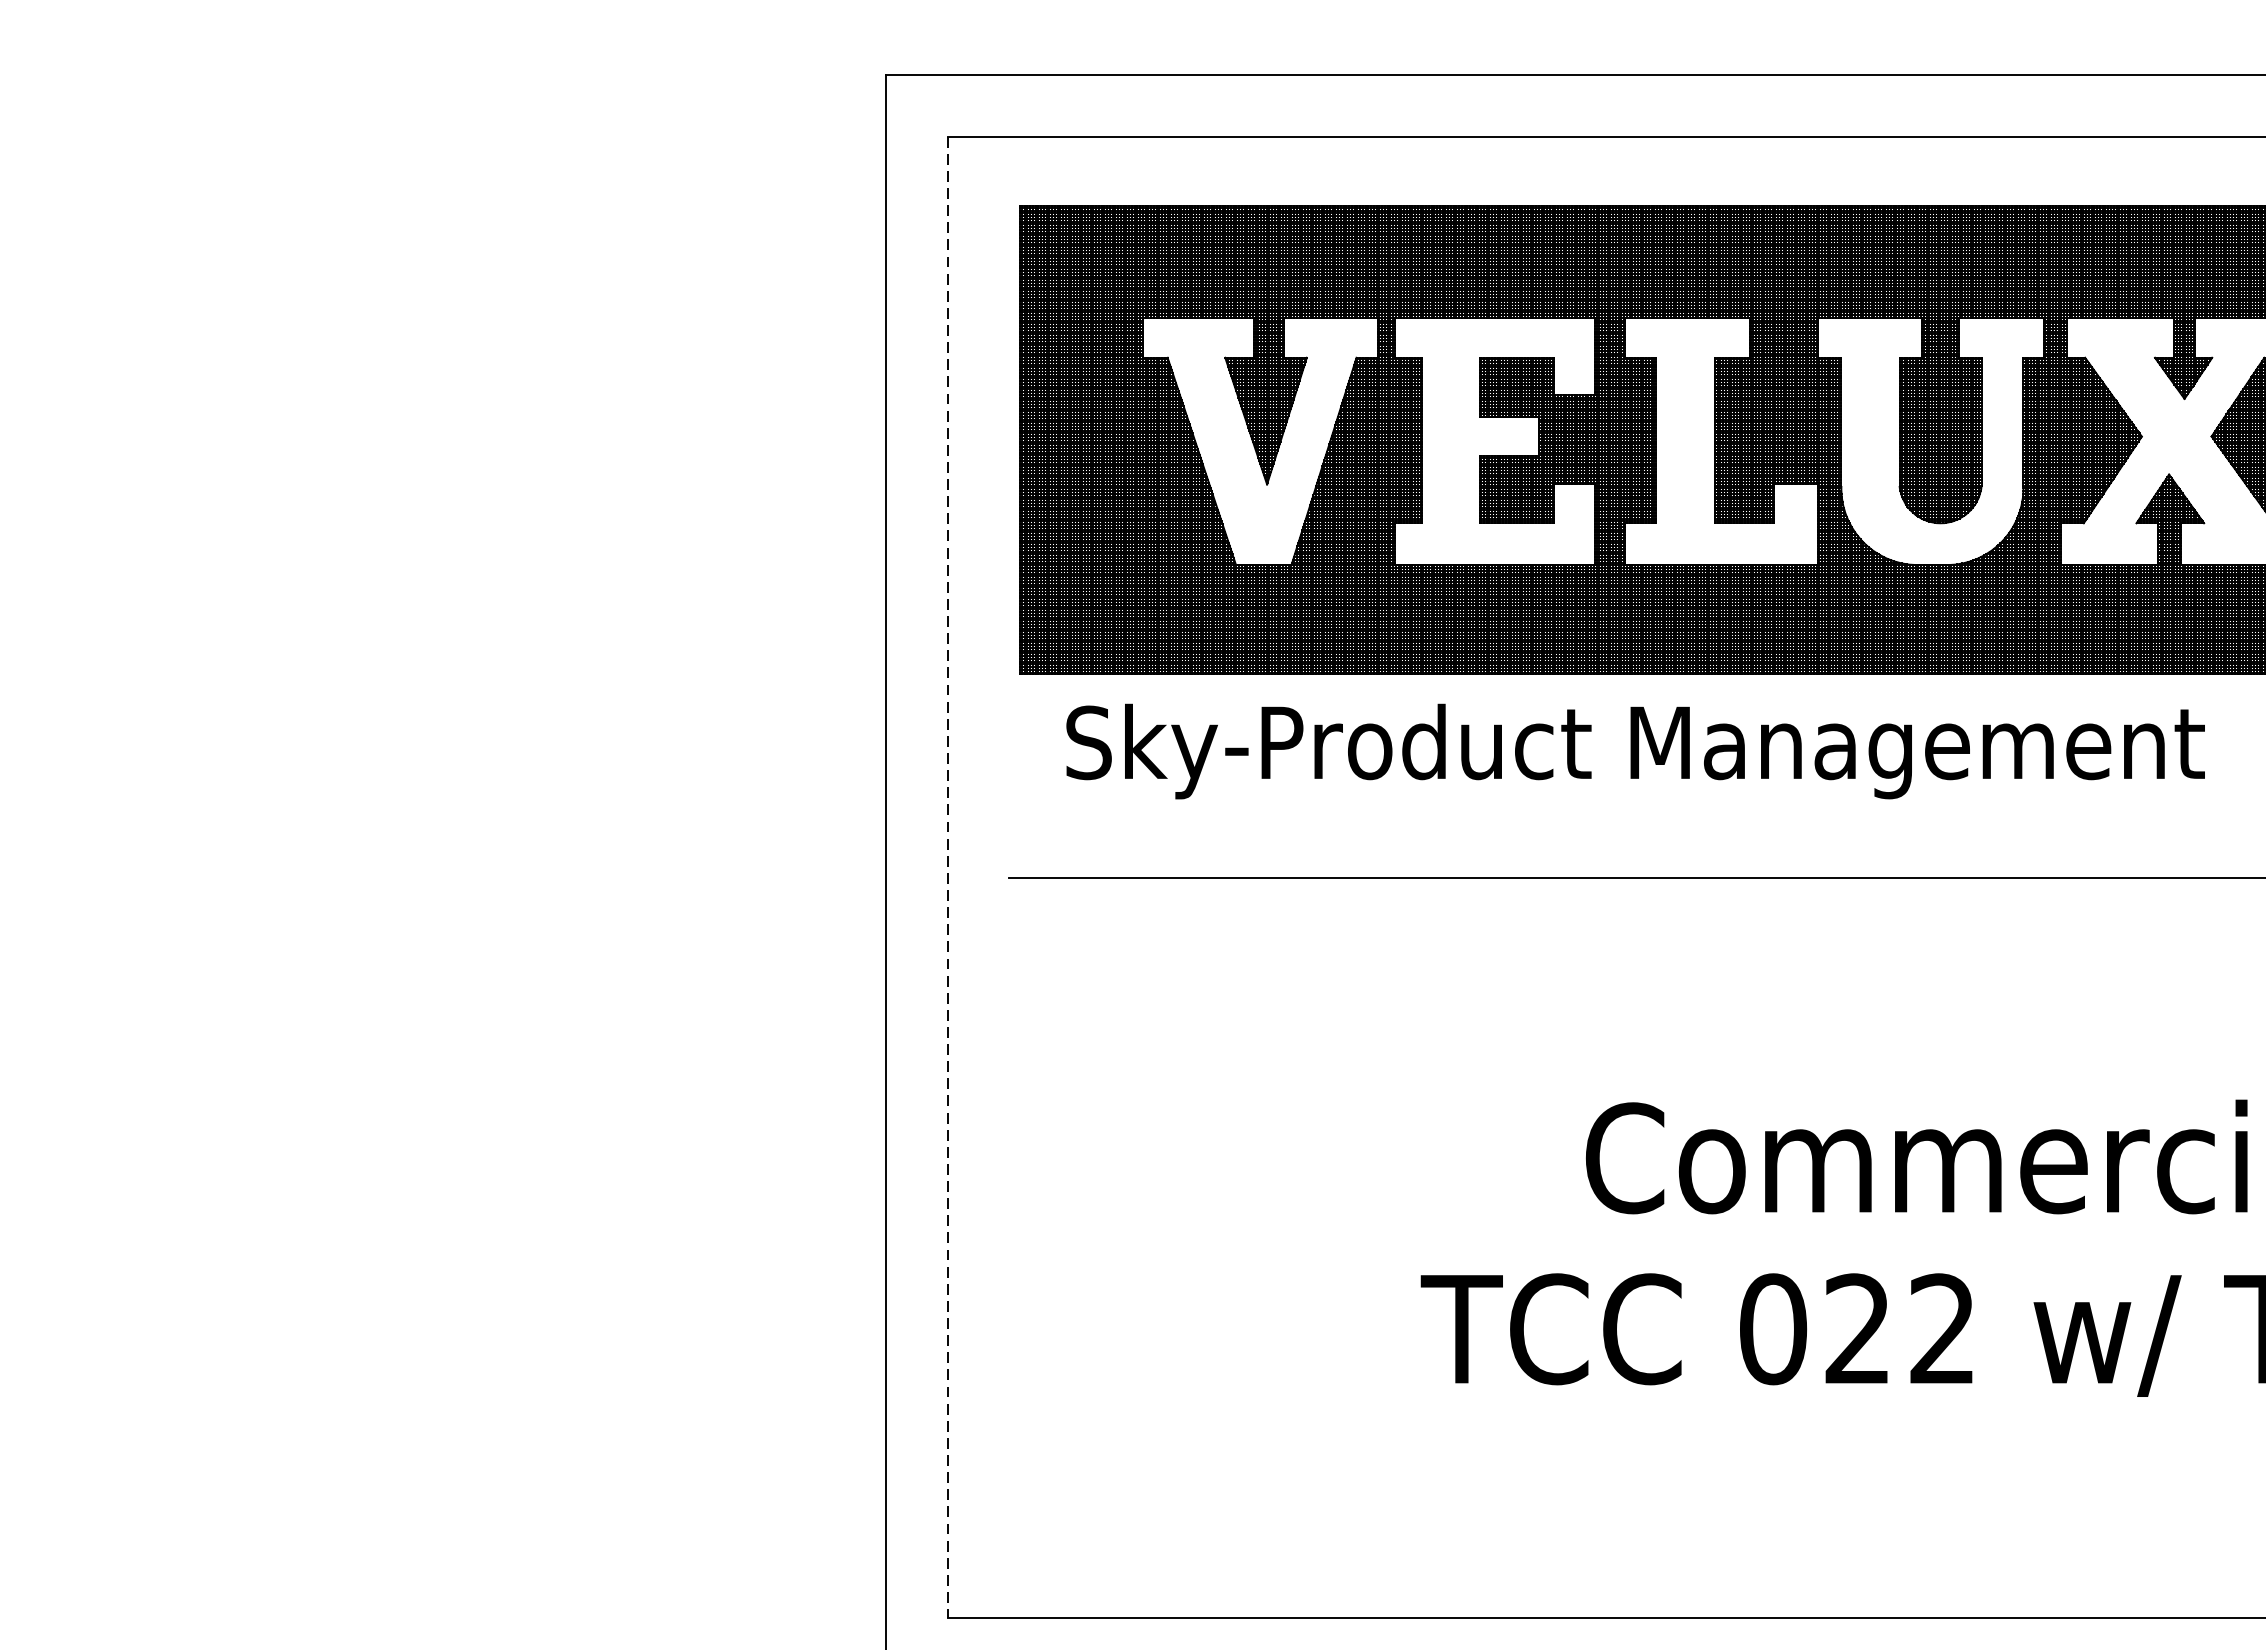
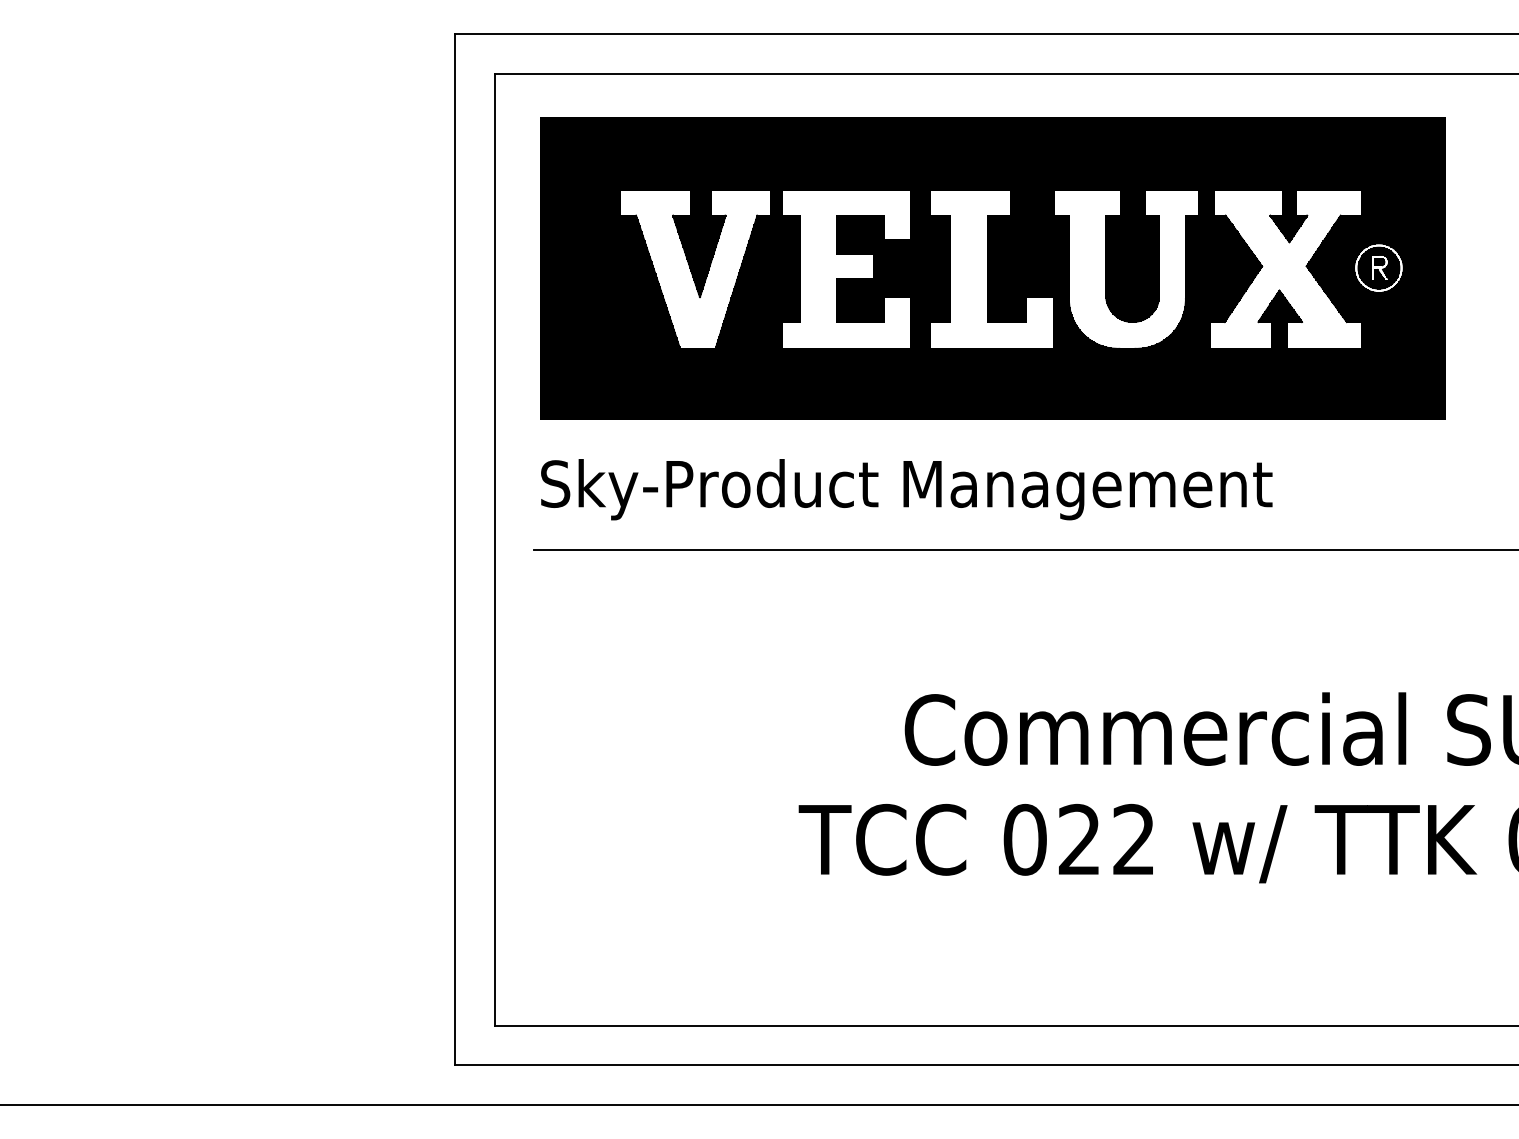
text: (1635, 751) -> (906, 489), moved
line: (947, 878) -> (494, 550), dashed -> solid

